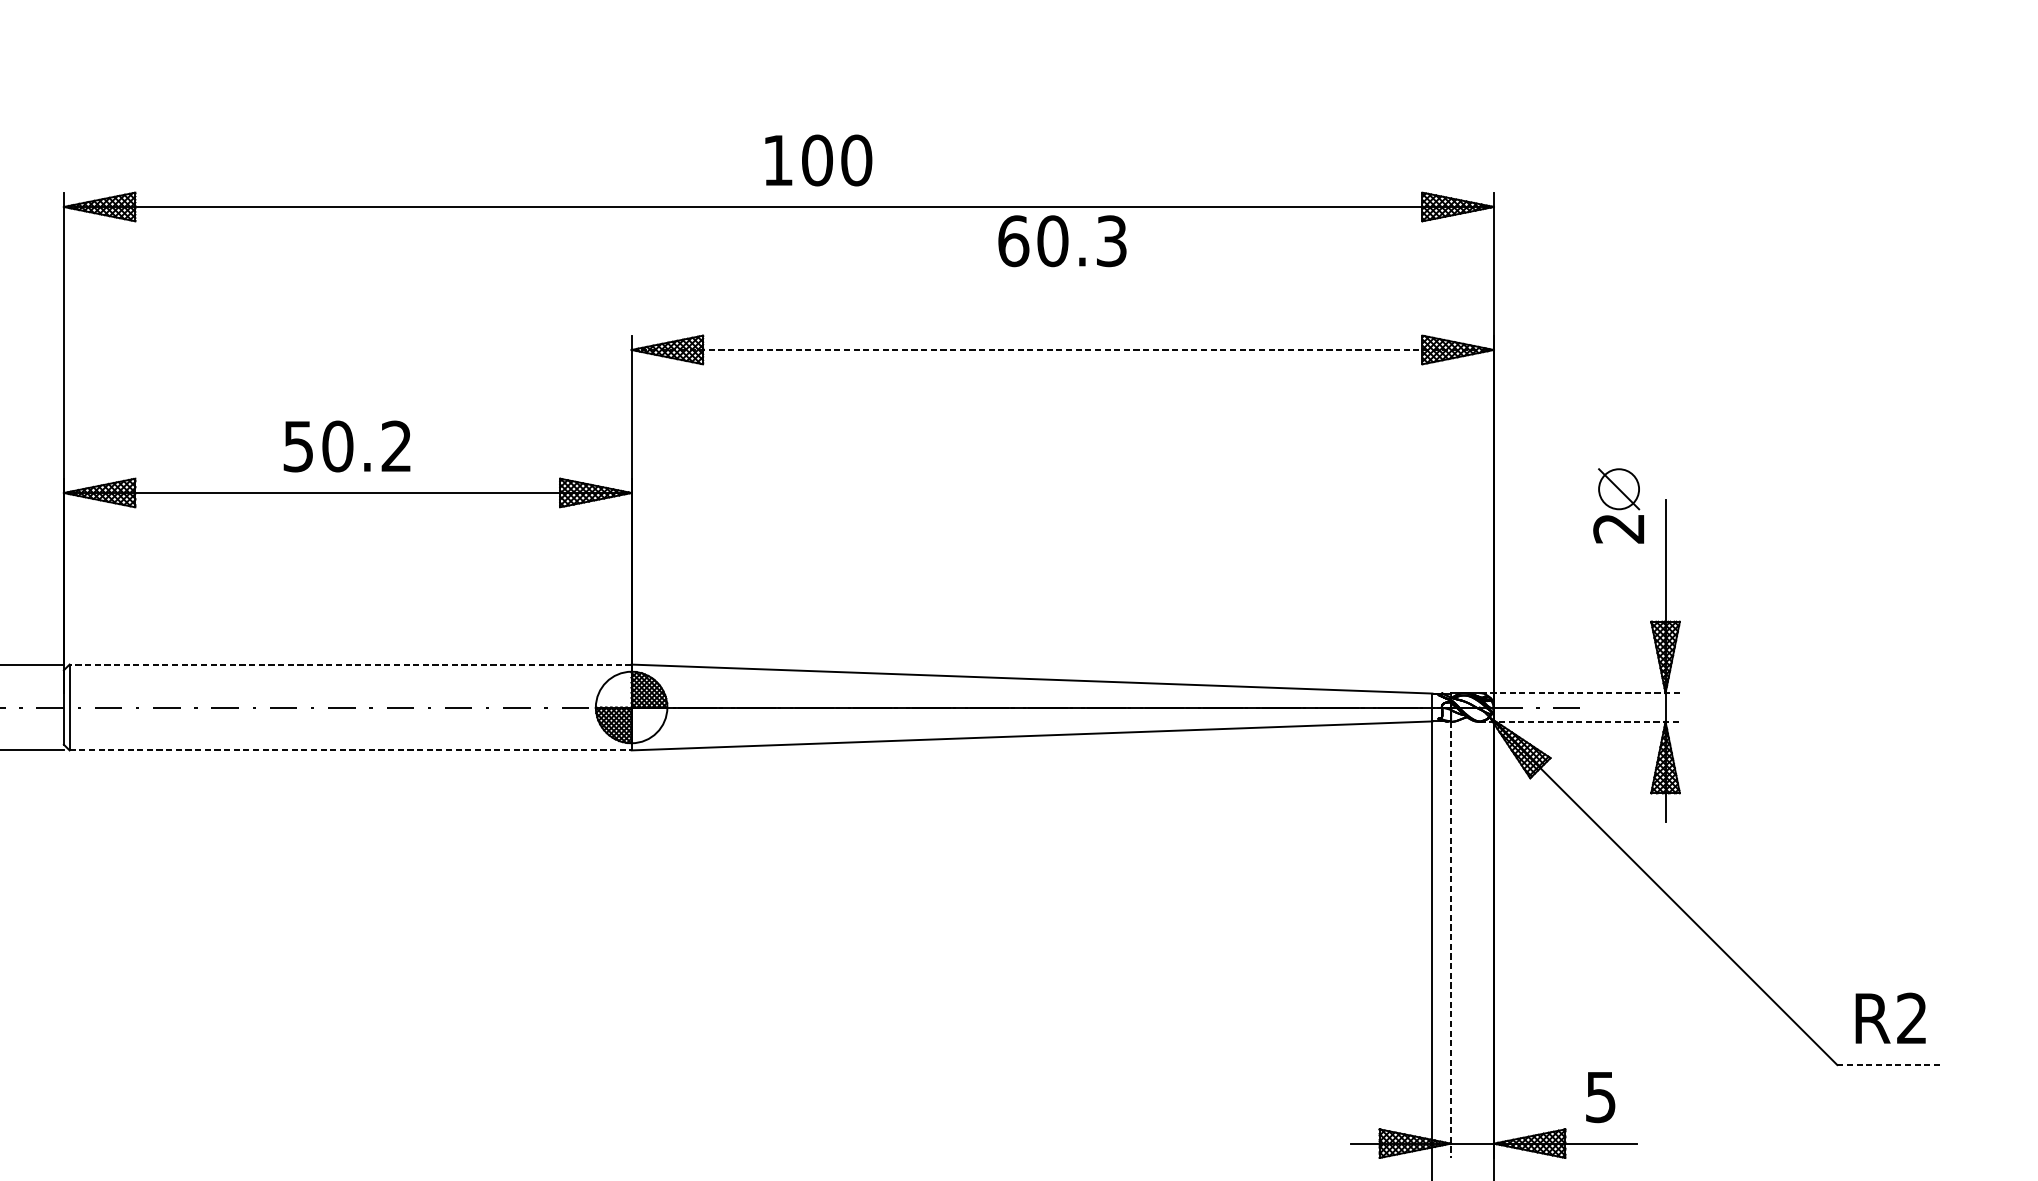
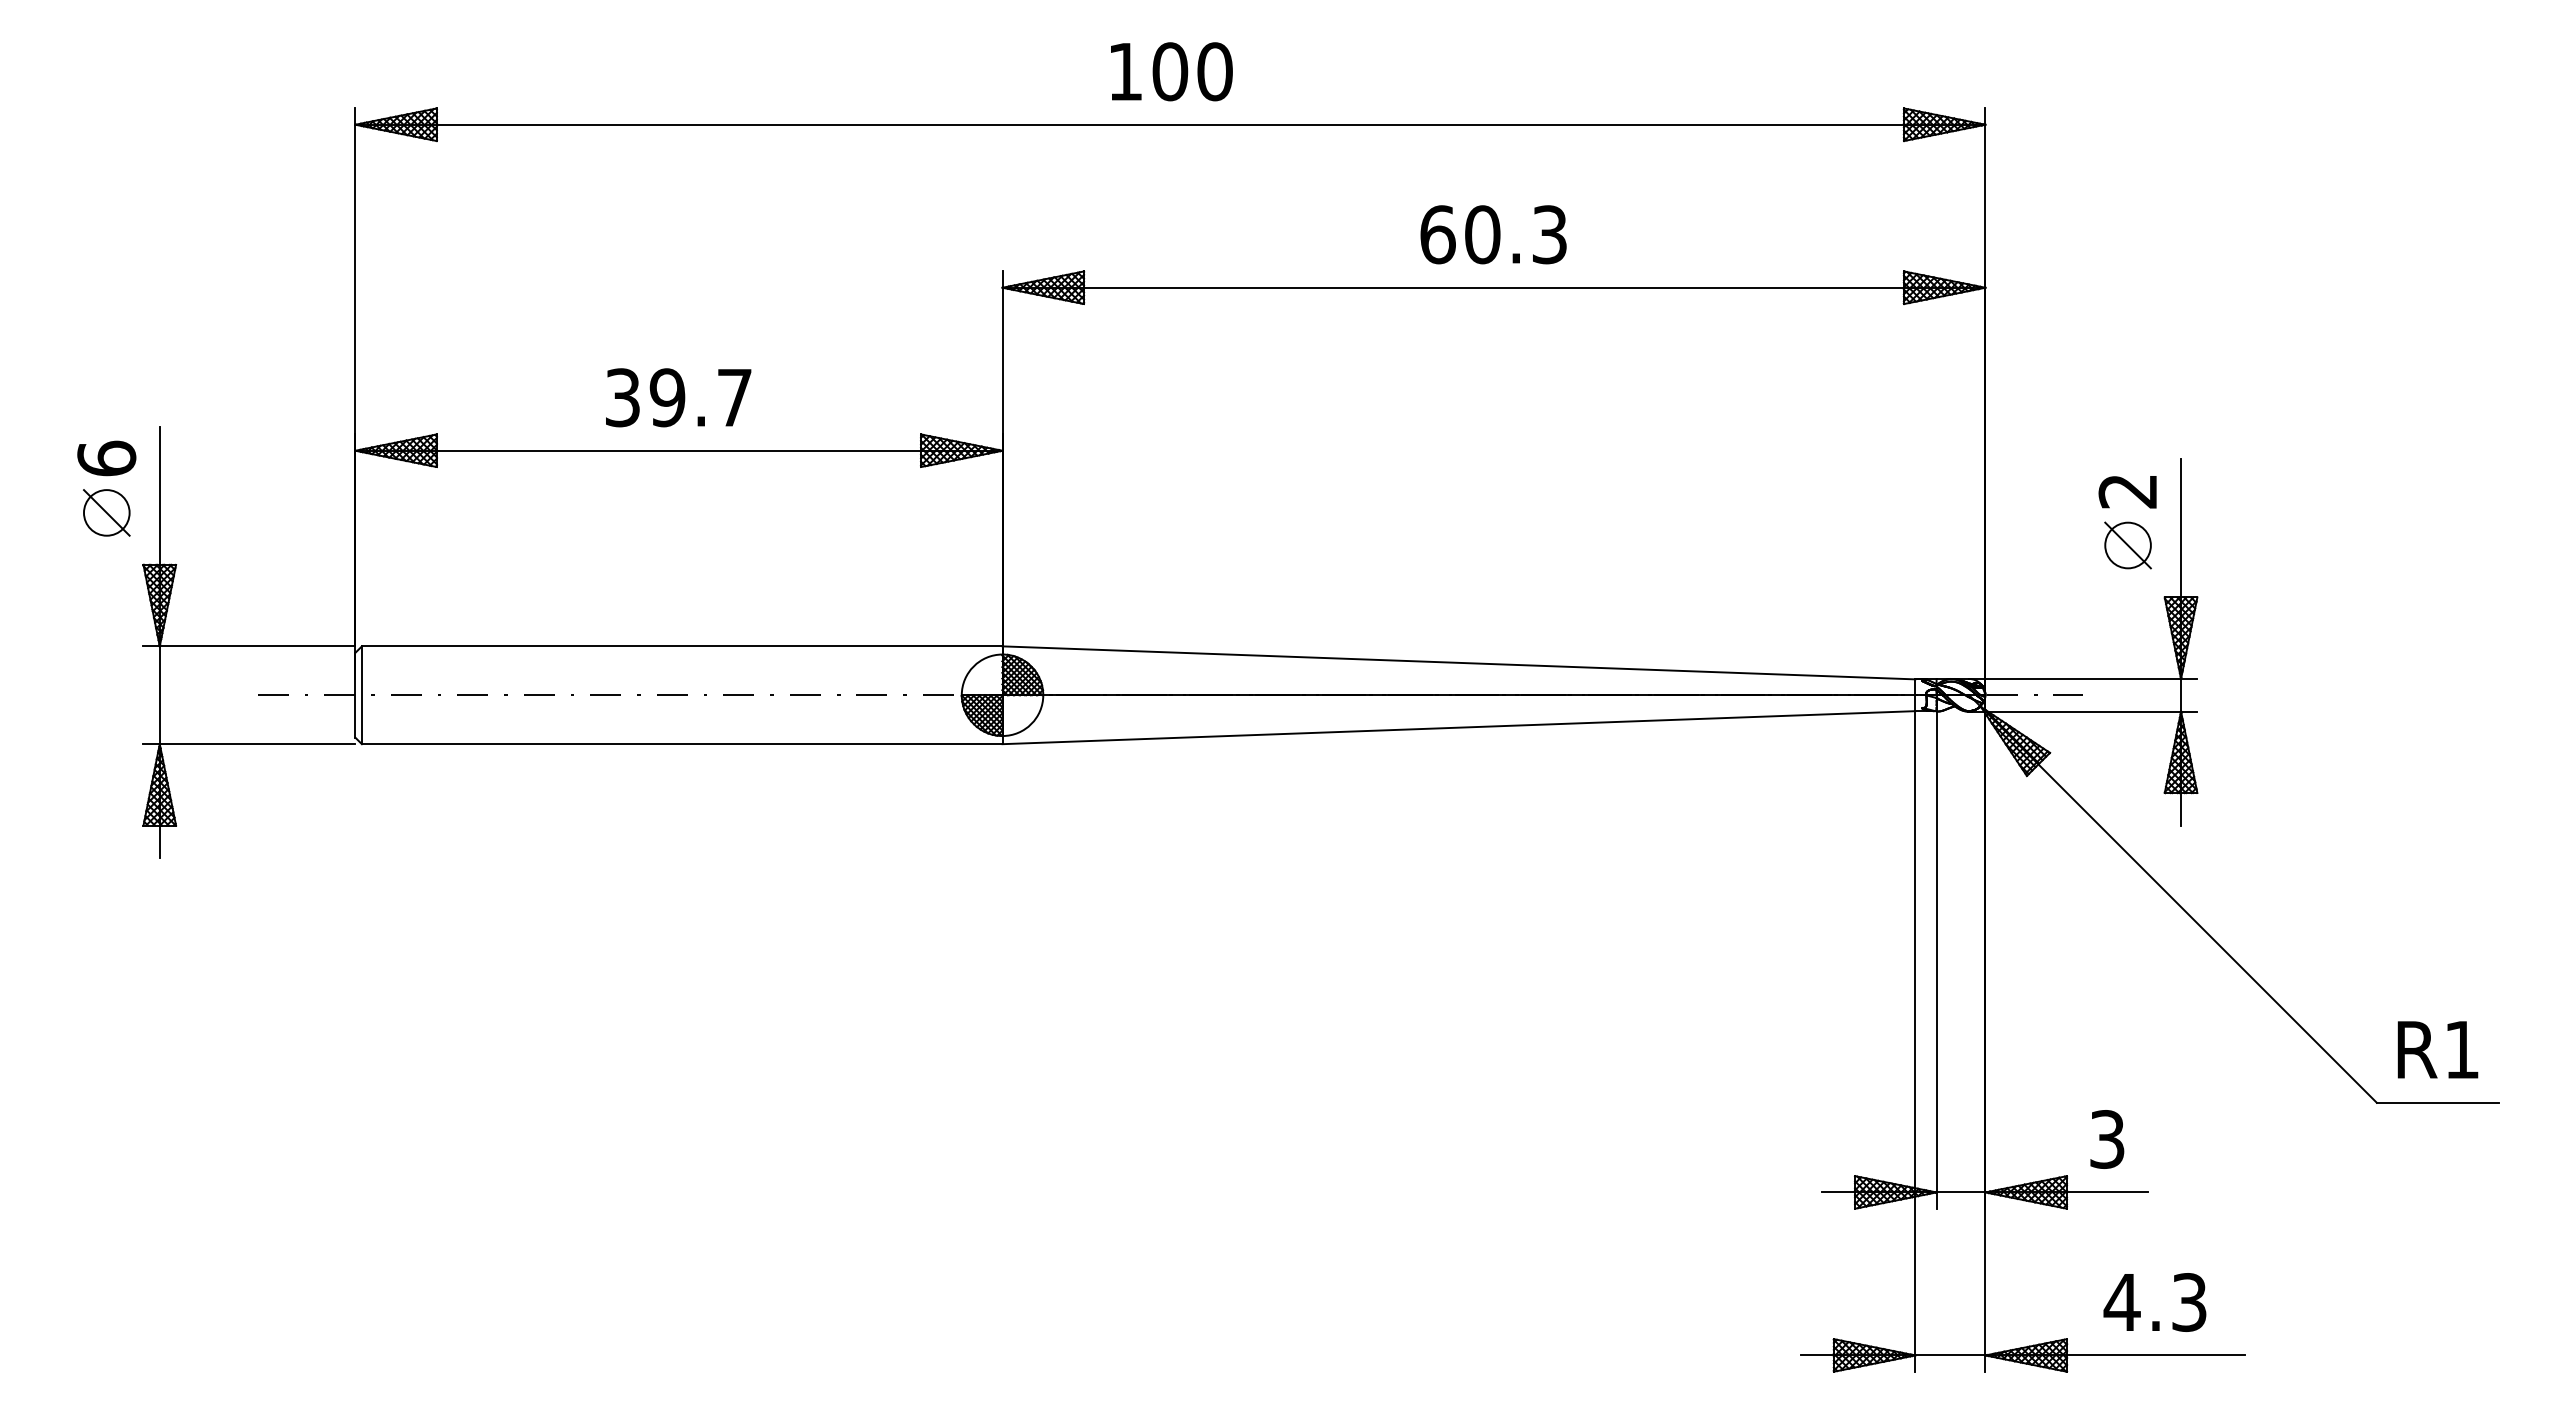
text: (818, 160) -> (1171, 71), moved
text: (1062, 240) -> (1493, 234), moved
line: (1063, 349) -> (1494, 287), dashed -> solid
text: (347, 446) -> (678, 397), 50.2 -> 39.7
part: (1618, 489) -> (2127, 545), moved
line: (349, 664) -> (681, 646), dashed -> solid
line: (1579, 692) -> (2082, 678), dashed -> solid
line: (1579, 721) -> (2083, 711), dashed -> solid
line: (350, 750) -> (682, 744), dashed -> solid
line: (1451, 940) -> (1936, 960), dashed -> solid
text: (1911, 1018) -> (2461, 1049), R2 -> R1
line: (1890, 1064) -> (2437, 1102), dashed -> solid
text: (1601, 1097) -> (2107, 1139), 5 -> 3

